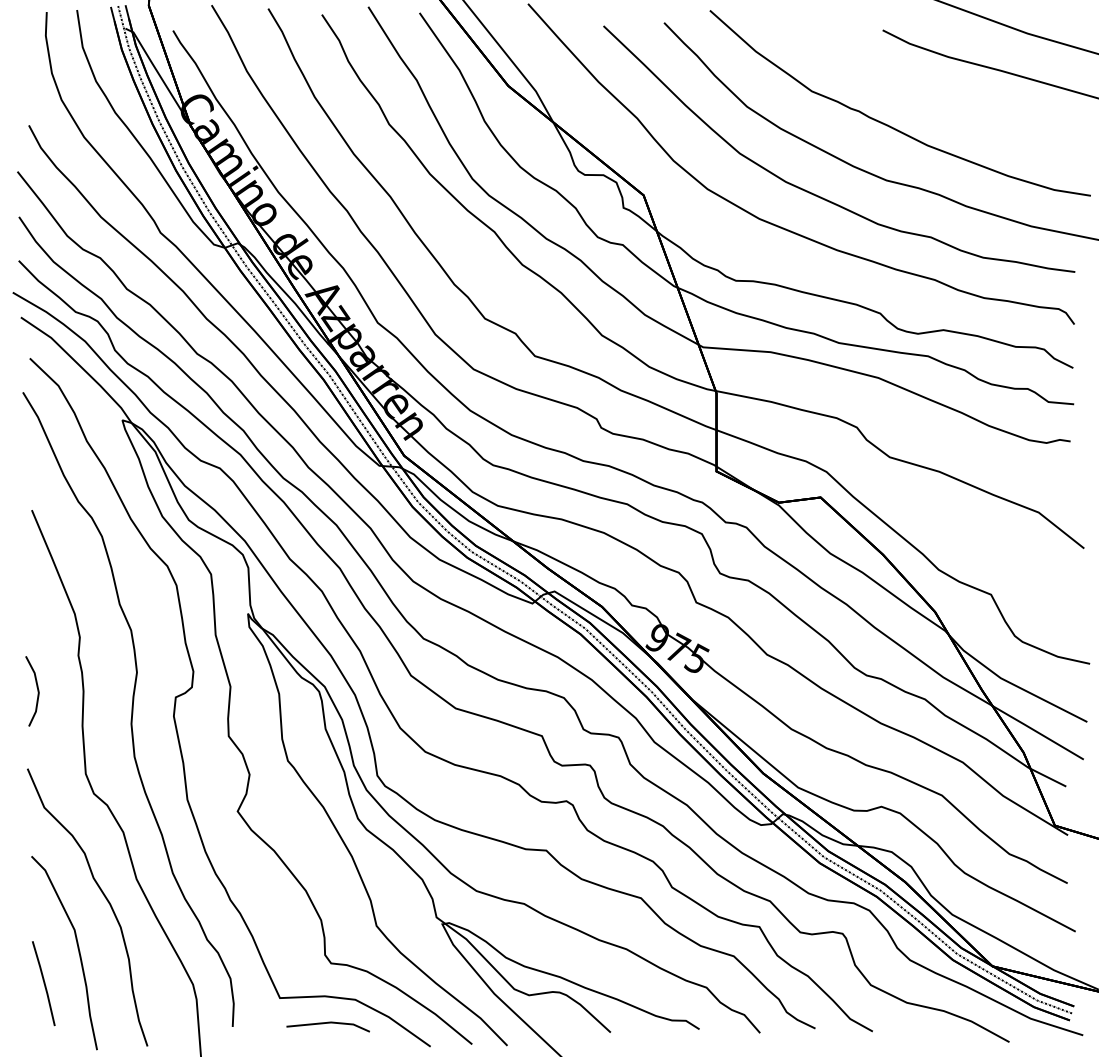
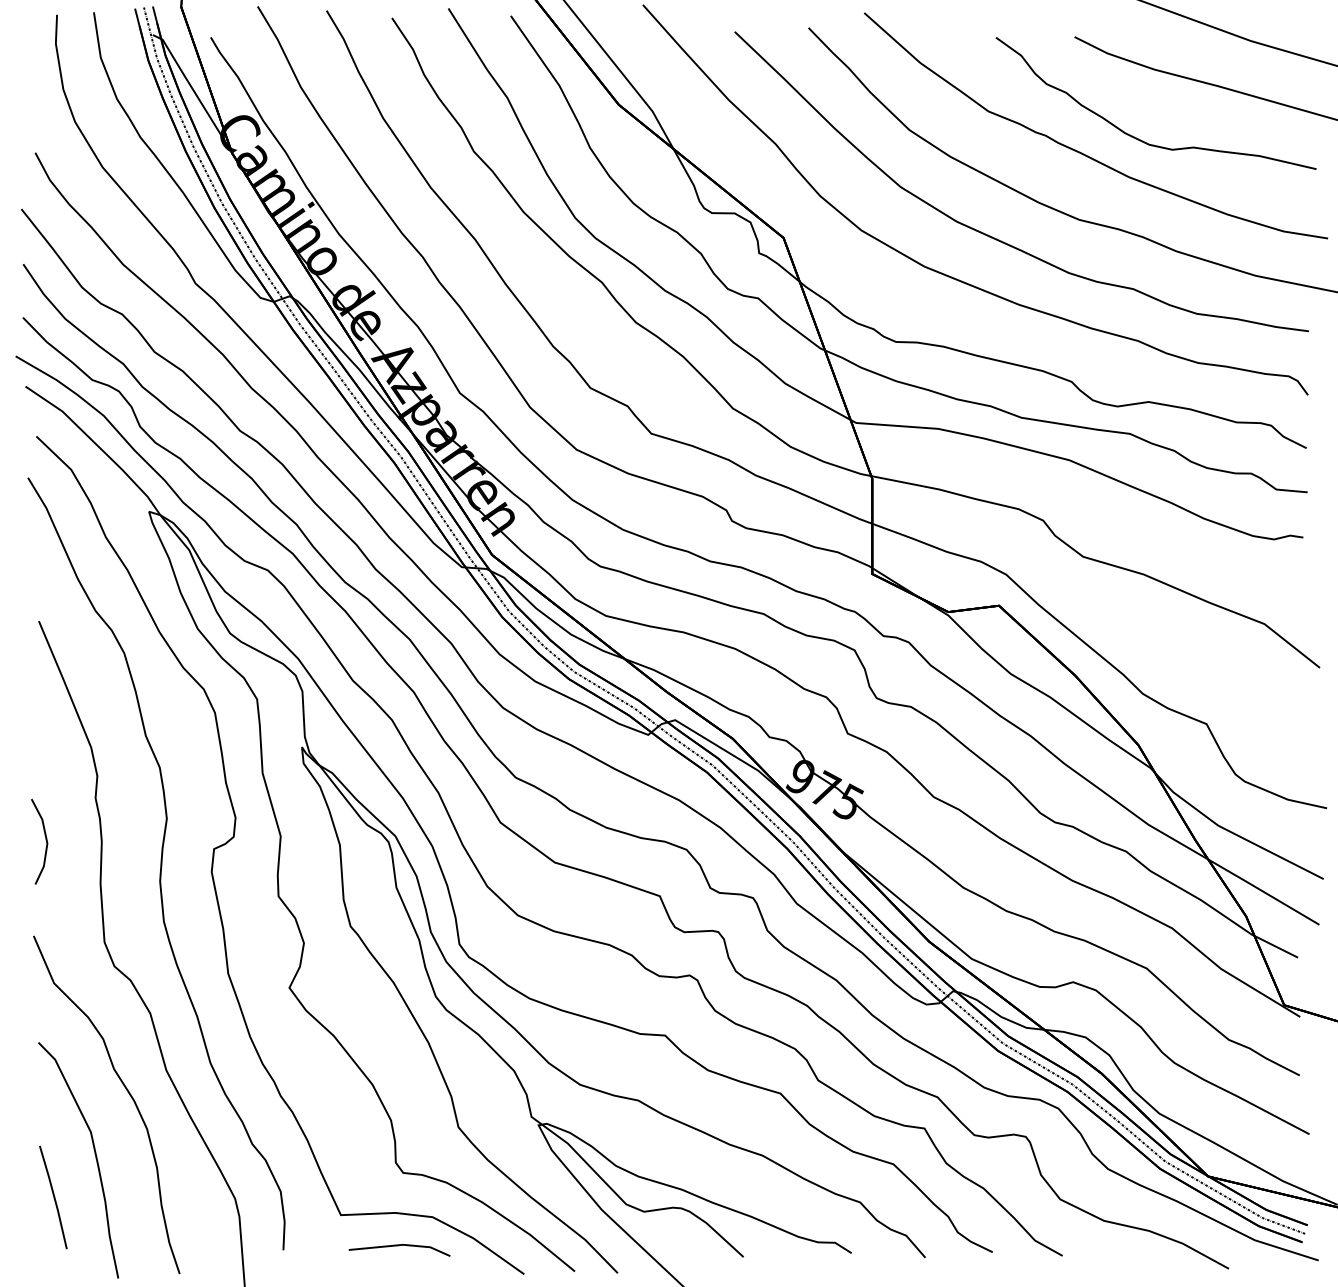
curve: (935, 113) -> (1138, 138), added

